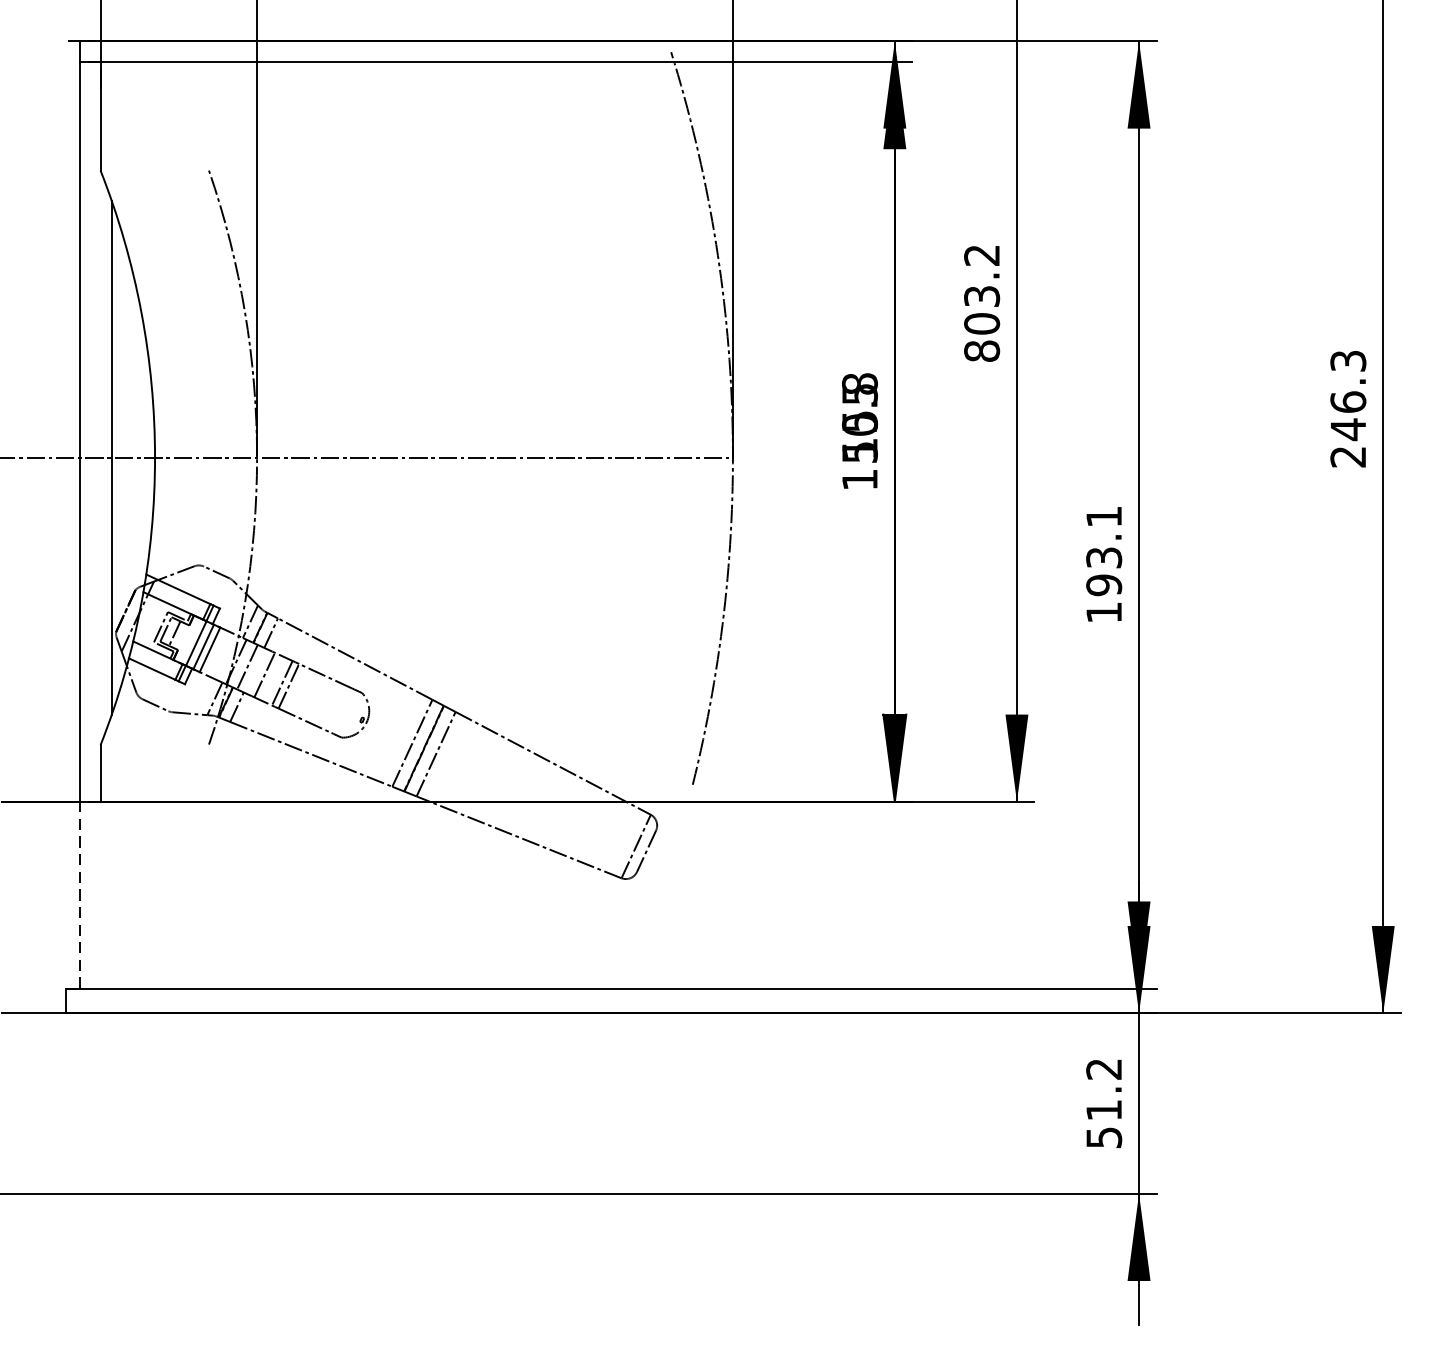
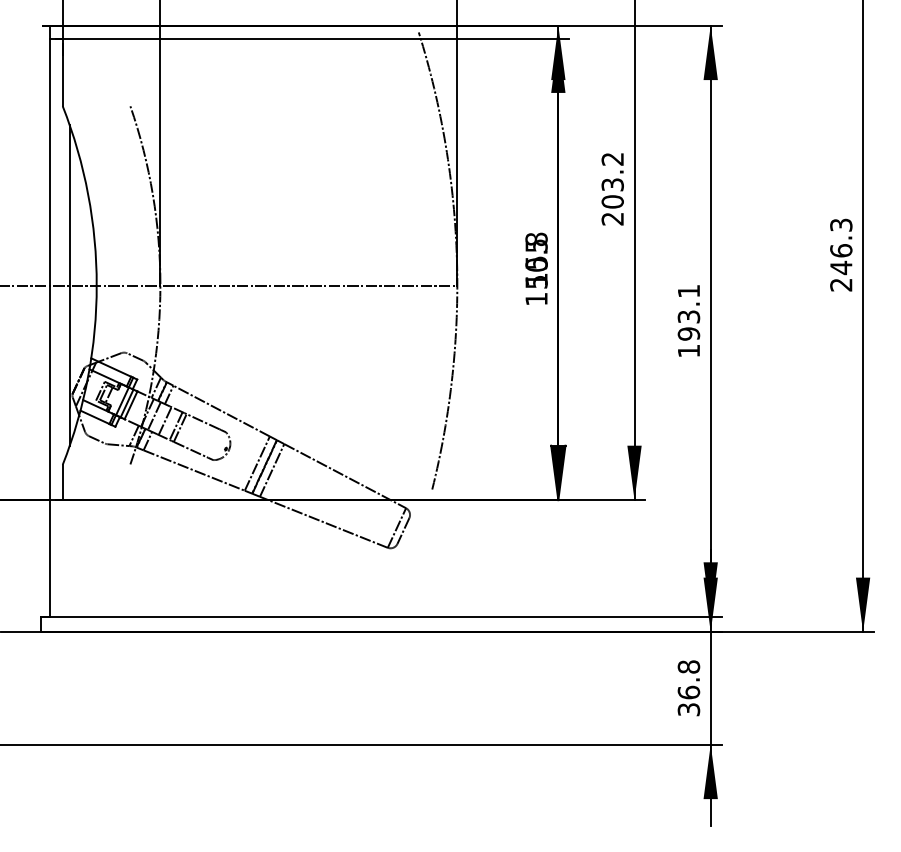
text: (981, 350) -> (612, 218), 803.2 -> 203.2
text: (1103, 563) -> (688, 320), moved
line: (80, 895) -> (50, 558), dashed -> solid
text: (1103, 1102) -> (688, 687), 51.2 -> 36.8

